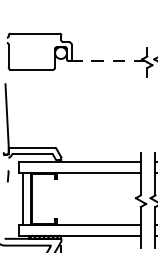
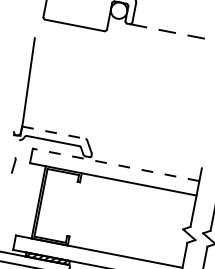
line: (32, 147) -> (54, 132), solid -> dashed
line: (80, 161) -> (116, 164), solid -> dashed
line: (23, 198) -> (28, 199), removed

